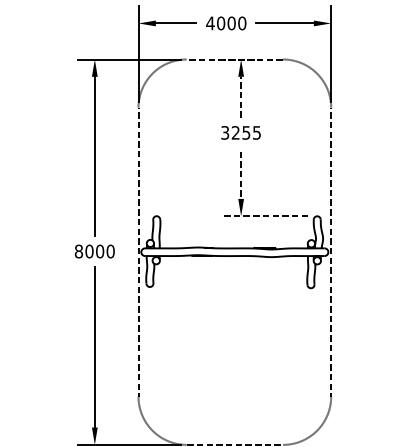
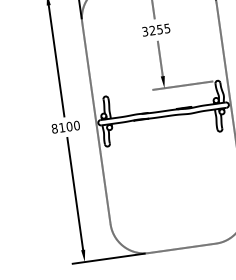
text: (89, 251) -> (62, 127), 8000 -> 8100

